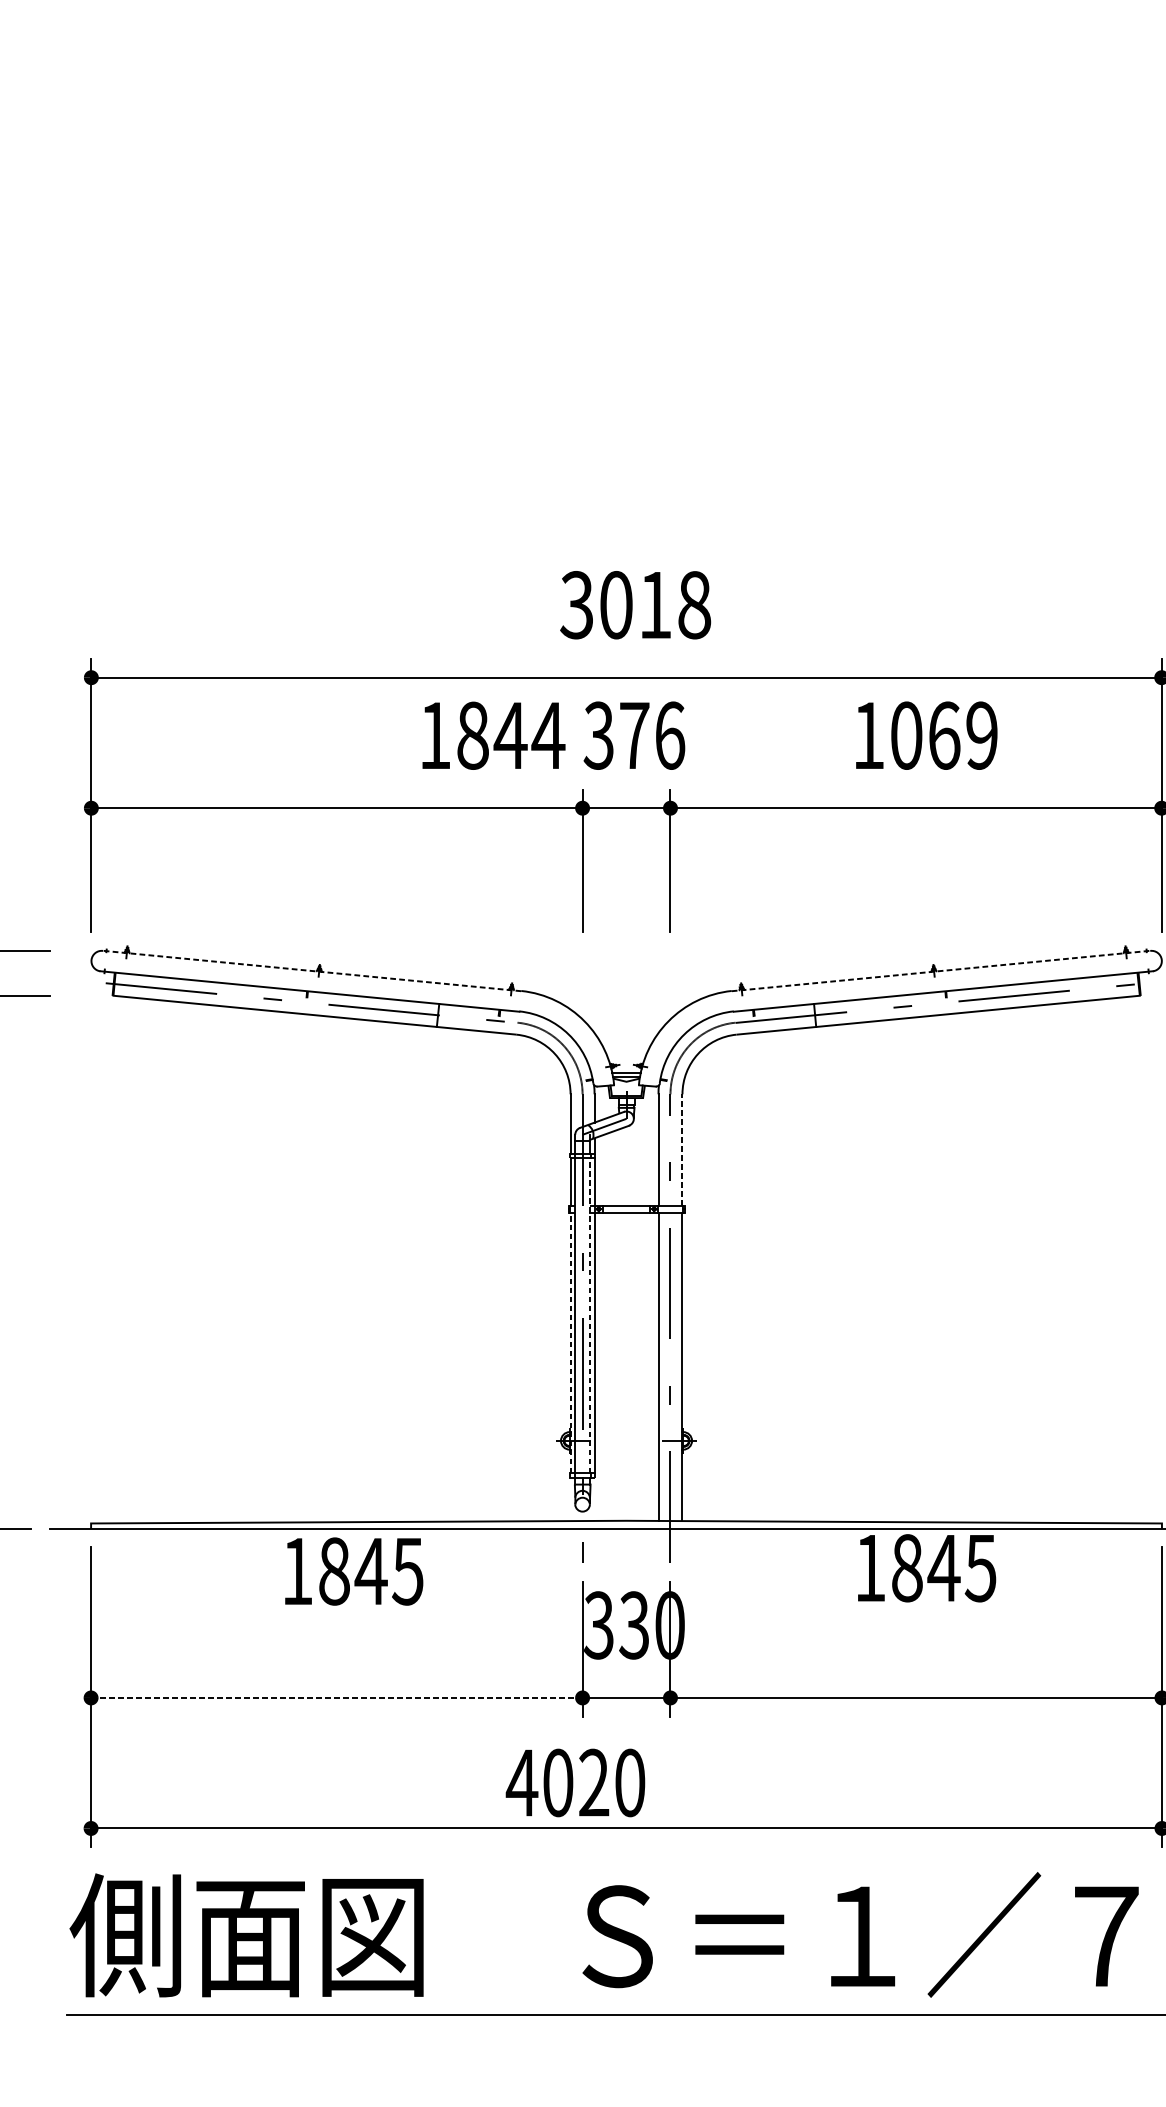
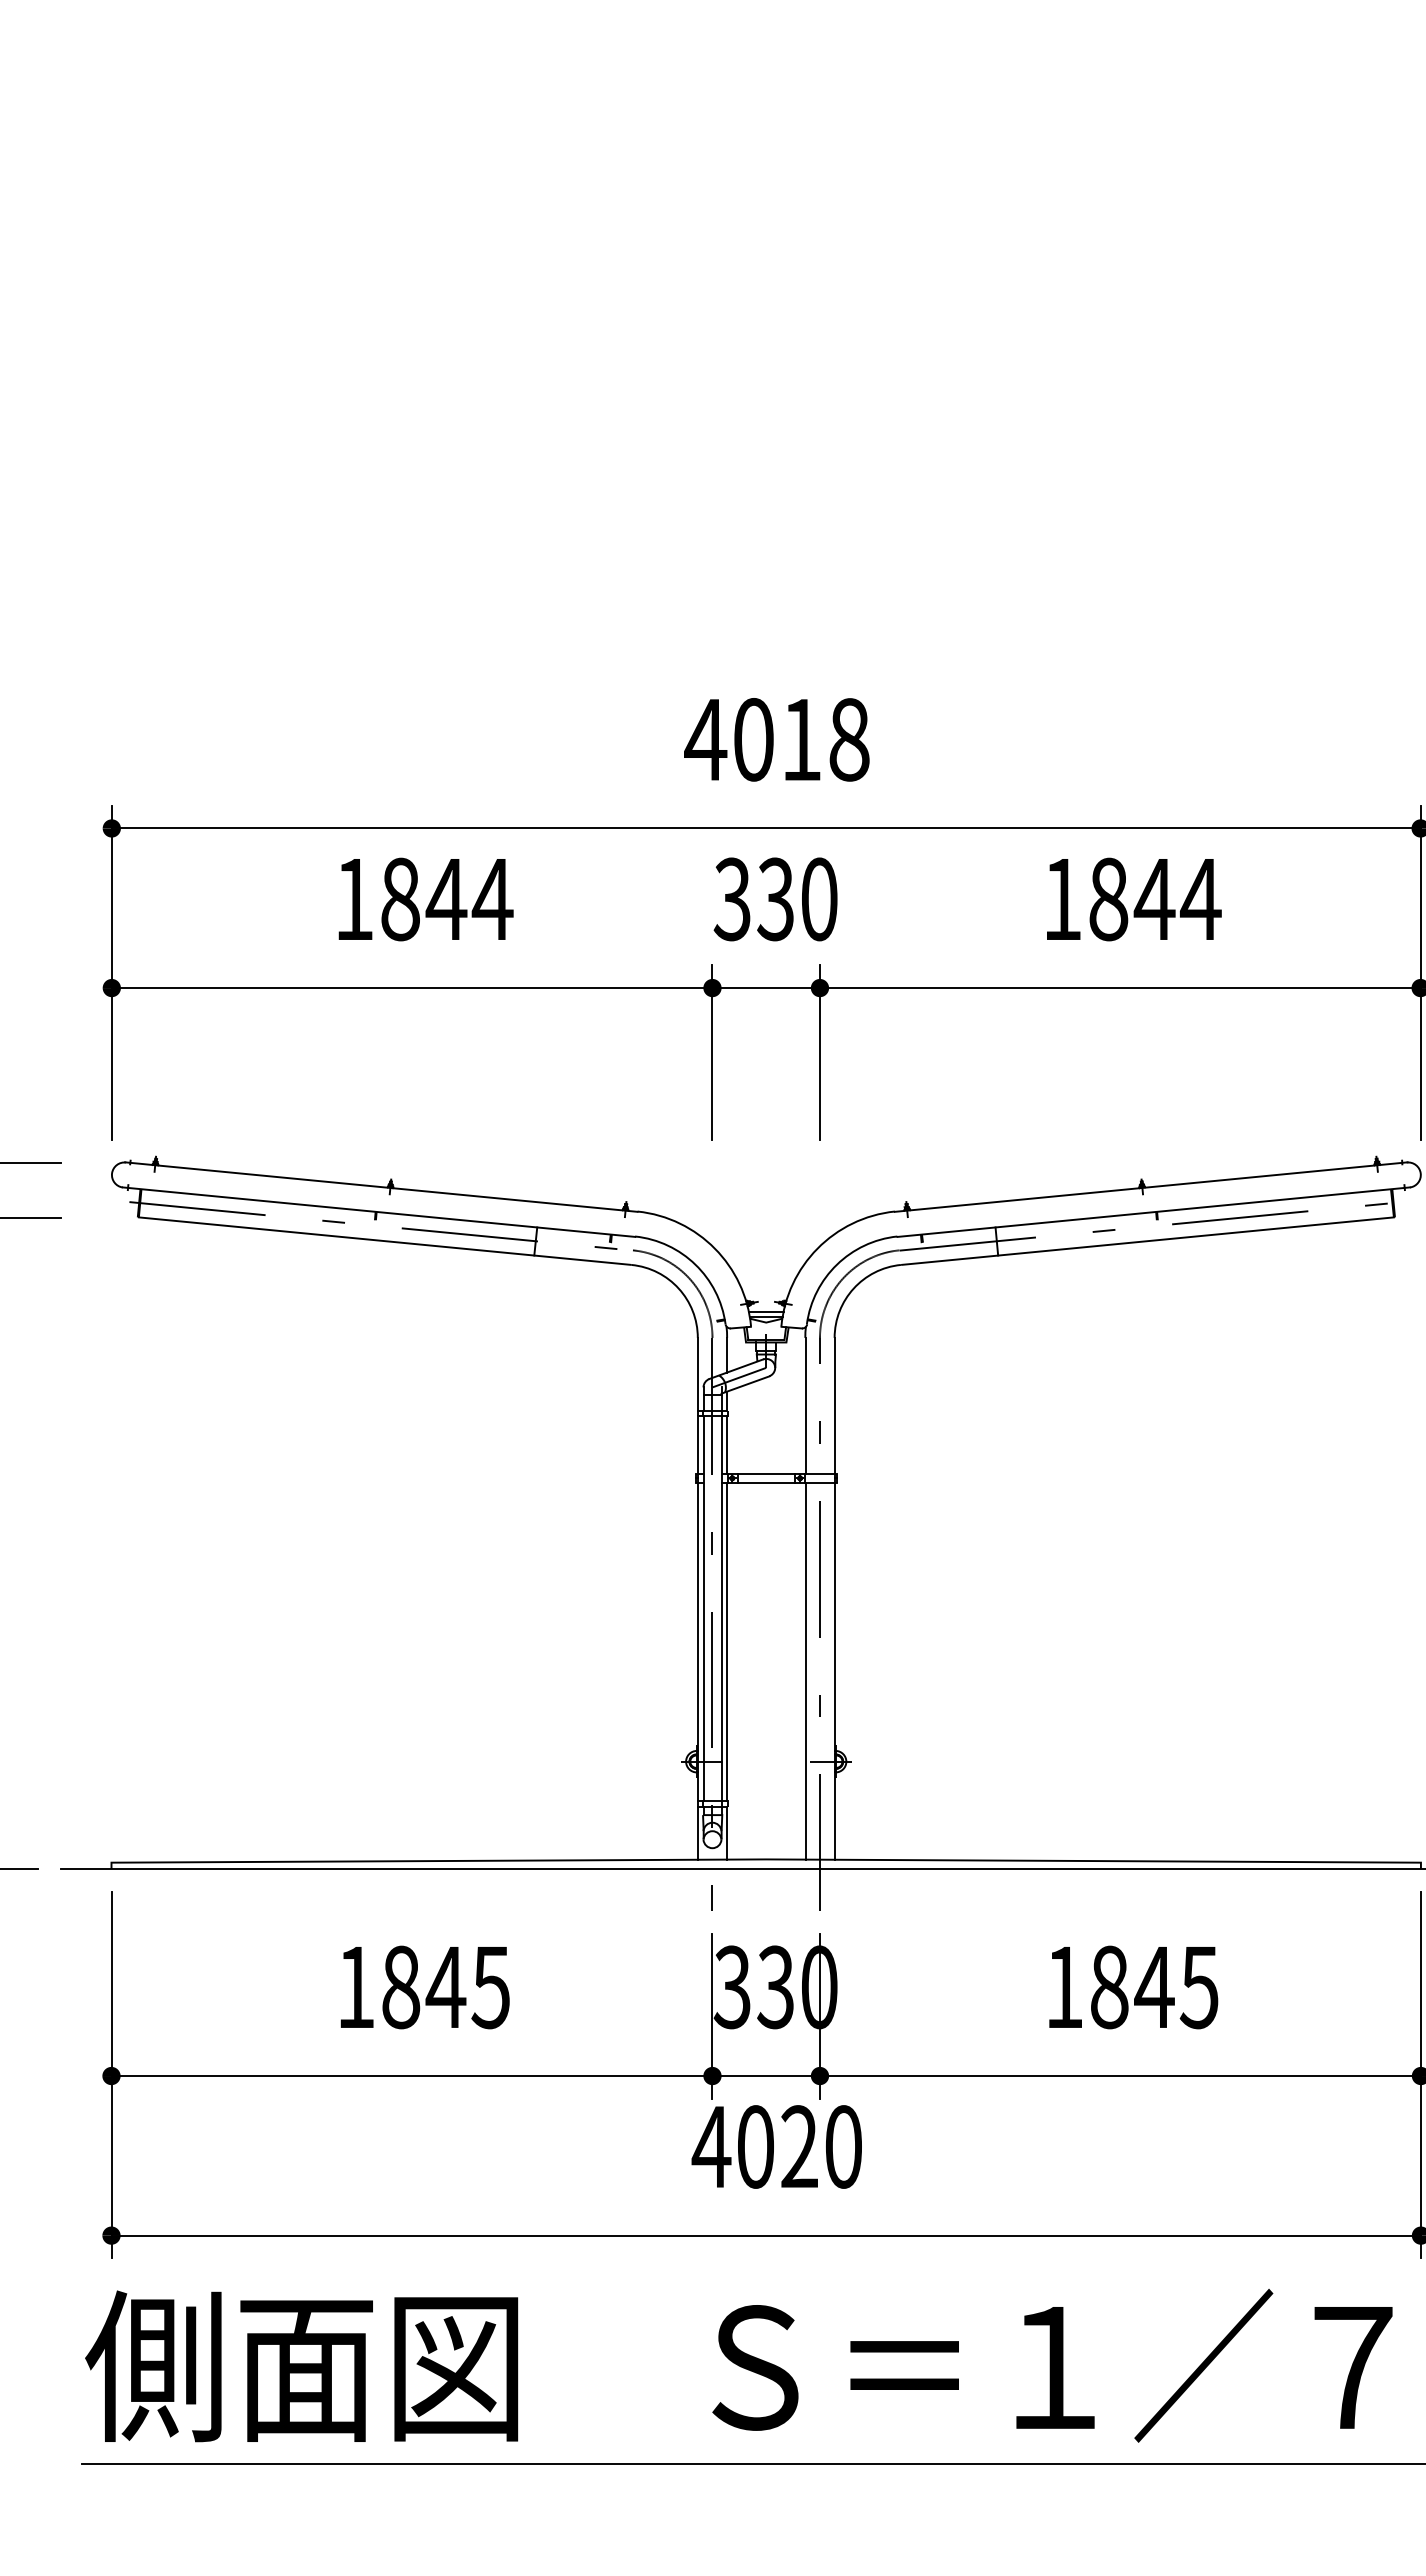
text: (576, 604) -> (705, 739), 3018 -> 4018
text: (493, 735) -> (425, 899), moved
text: (652, 735) -> (797, 899), 376 -> 330
text: (944, 735) -> (1155, 899), 1069 -> 1844
line: (311, 971) -> (380, 1187), dashed -> solid
line: (941, 971) -> (1151, 1187), dashed -> solid
line: (682, 1149) -> (834, 1405), dashed -> solid
line: (589, 1315) -> (721, 1608), dashed -> solid
line: (571, 1342) -> (698, 1641), dashed -> solid
line: (594, 1498) -> (727, 1832), added
line: (571, 1499) -> (698, 1833), added
text: (926, 1568) -> (1133, 1987), moved
text: (353, 1571) -> (424, 1987), moved
line: (337, 1698) -> (412, 2076), dashed -> solid
text: (575, 1782) -> (776, 2146), moved

